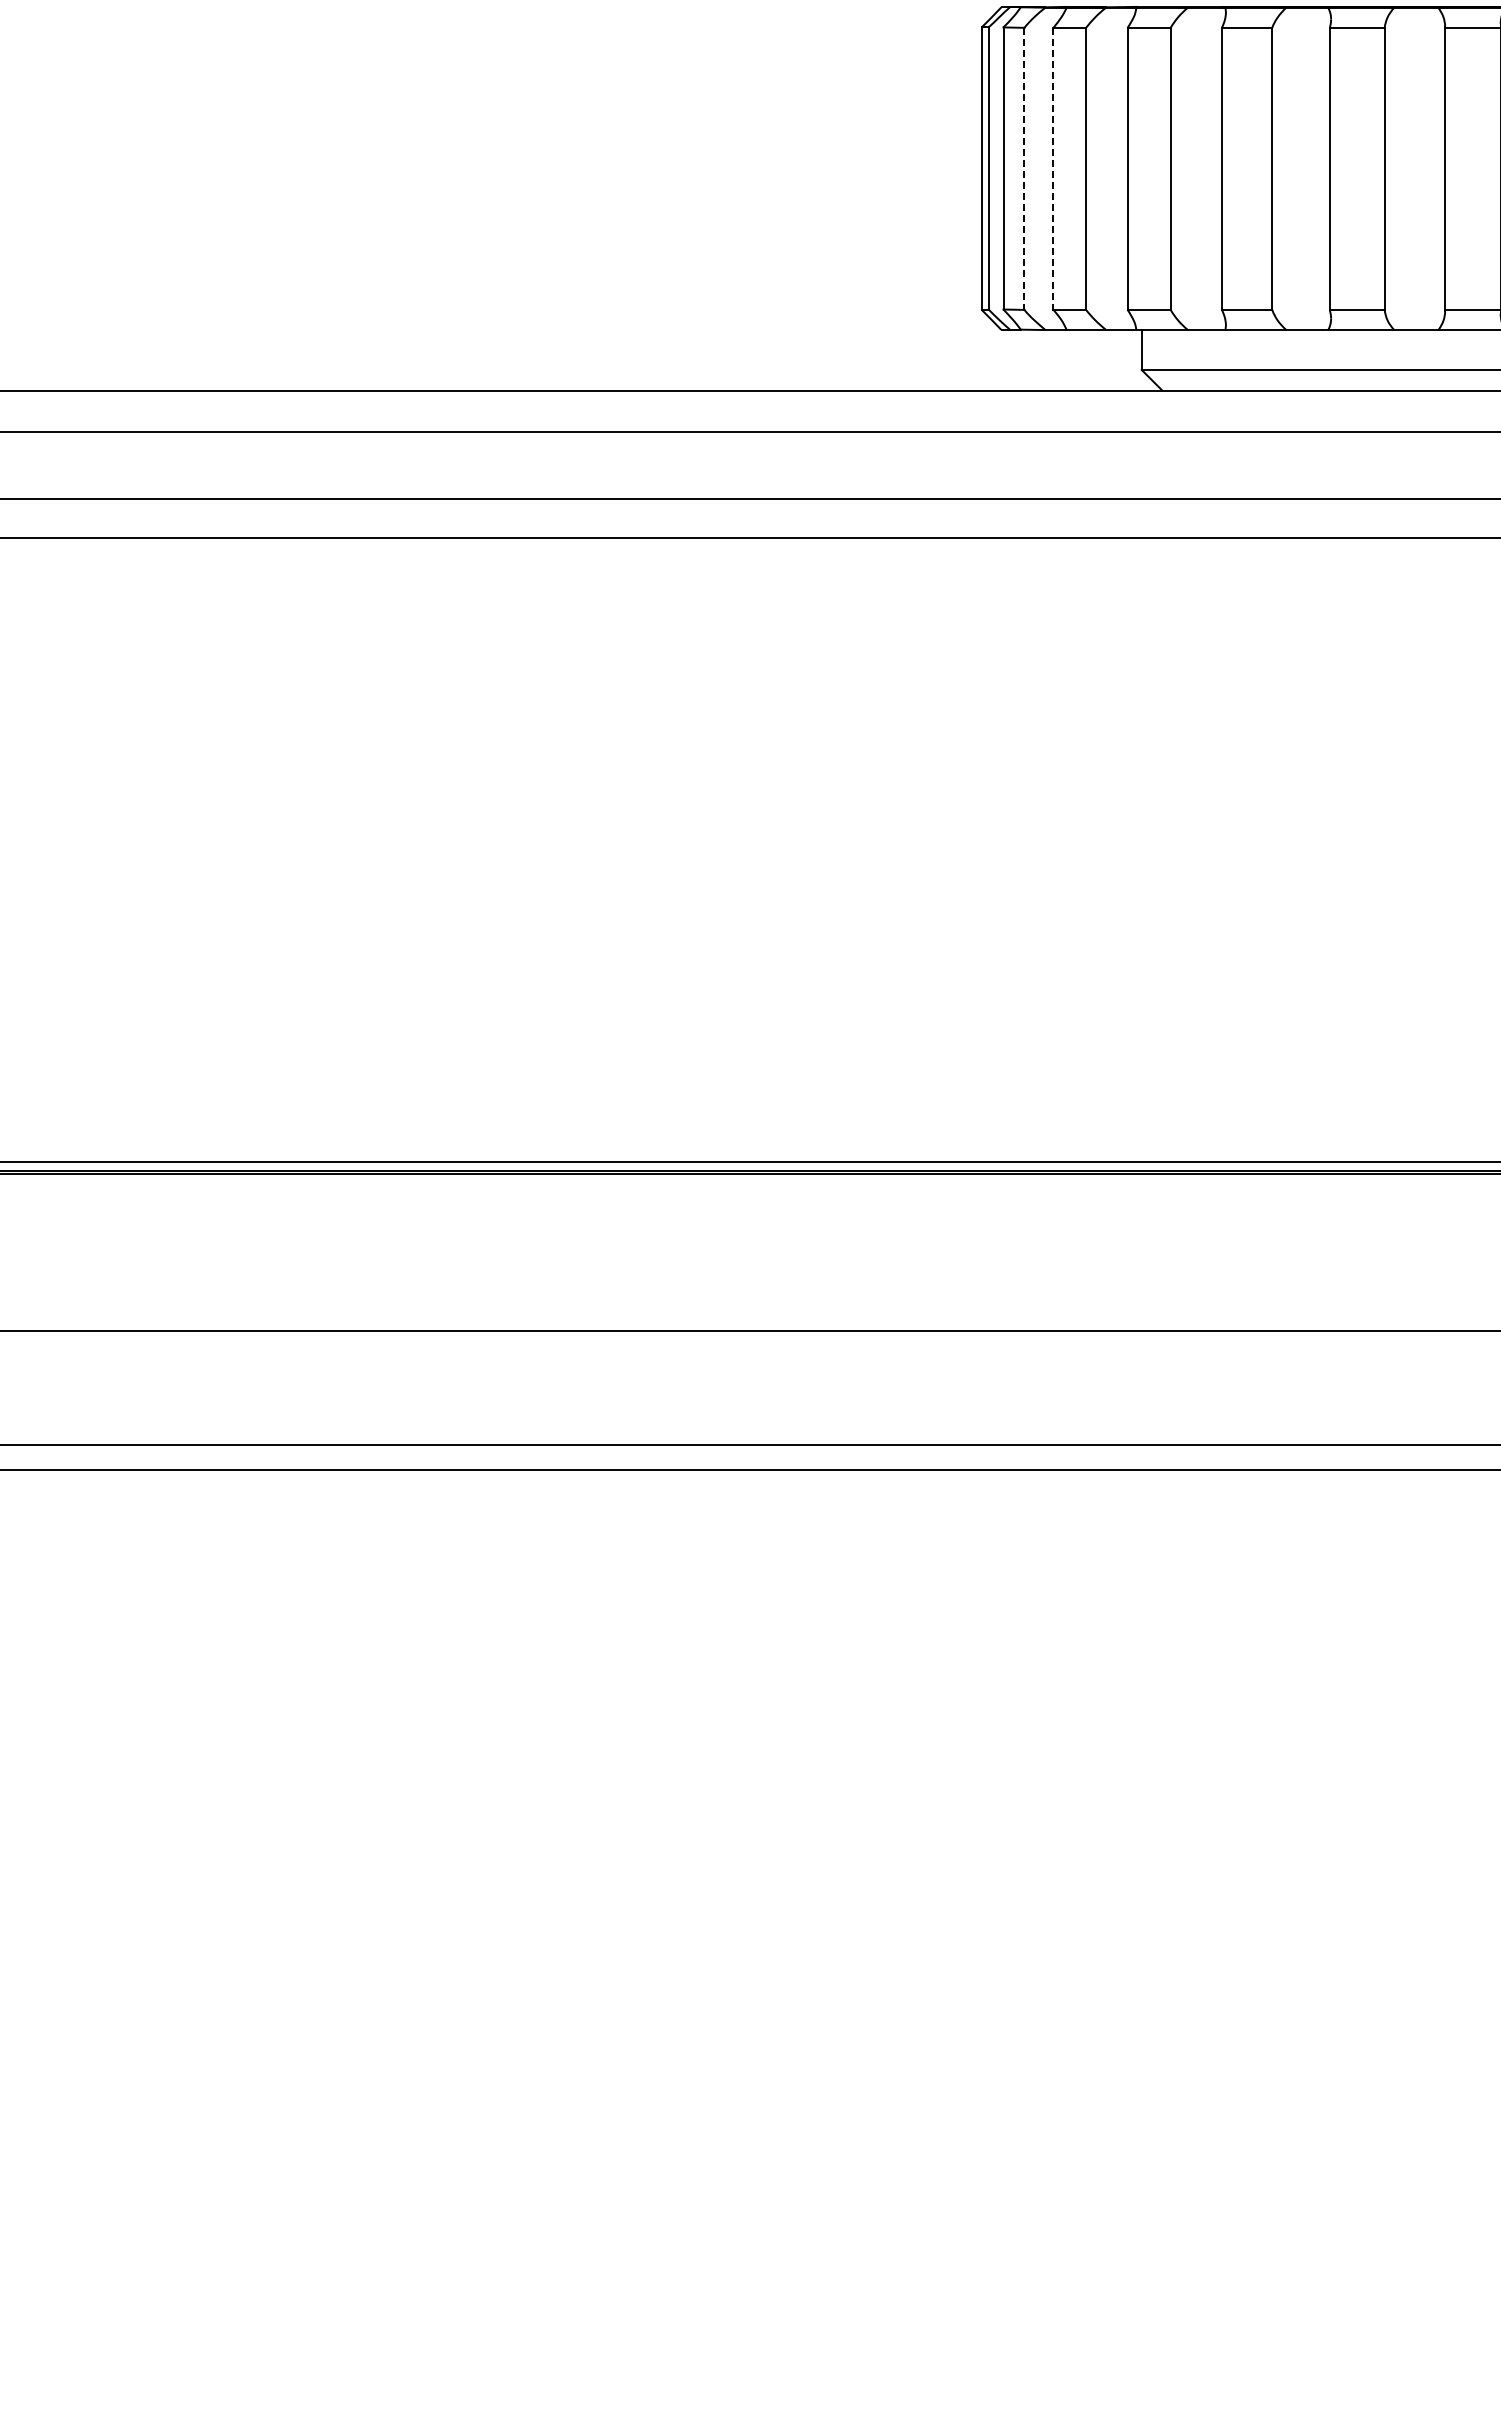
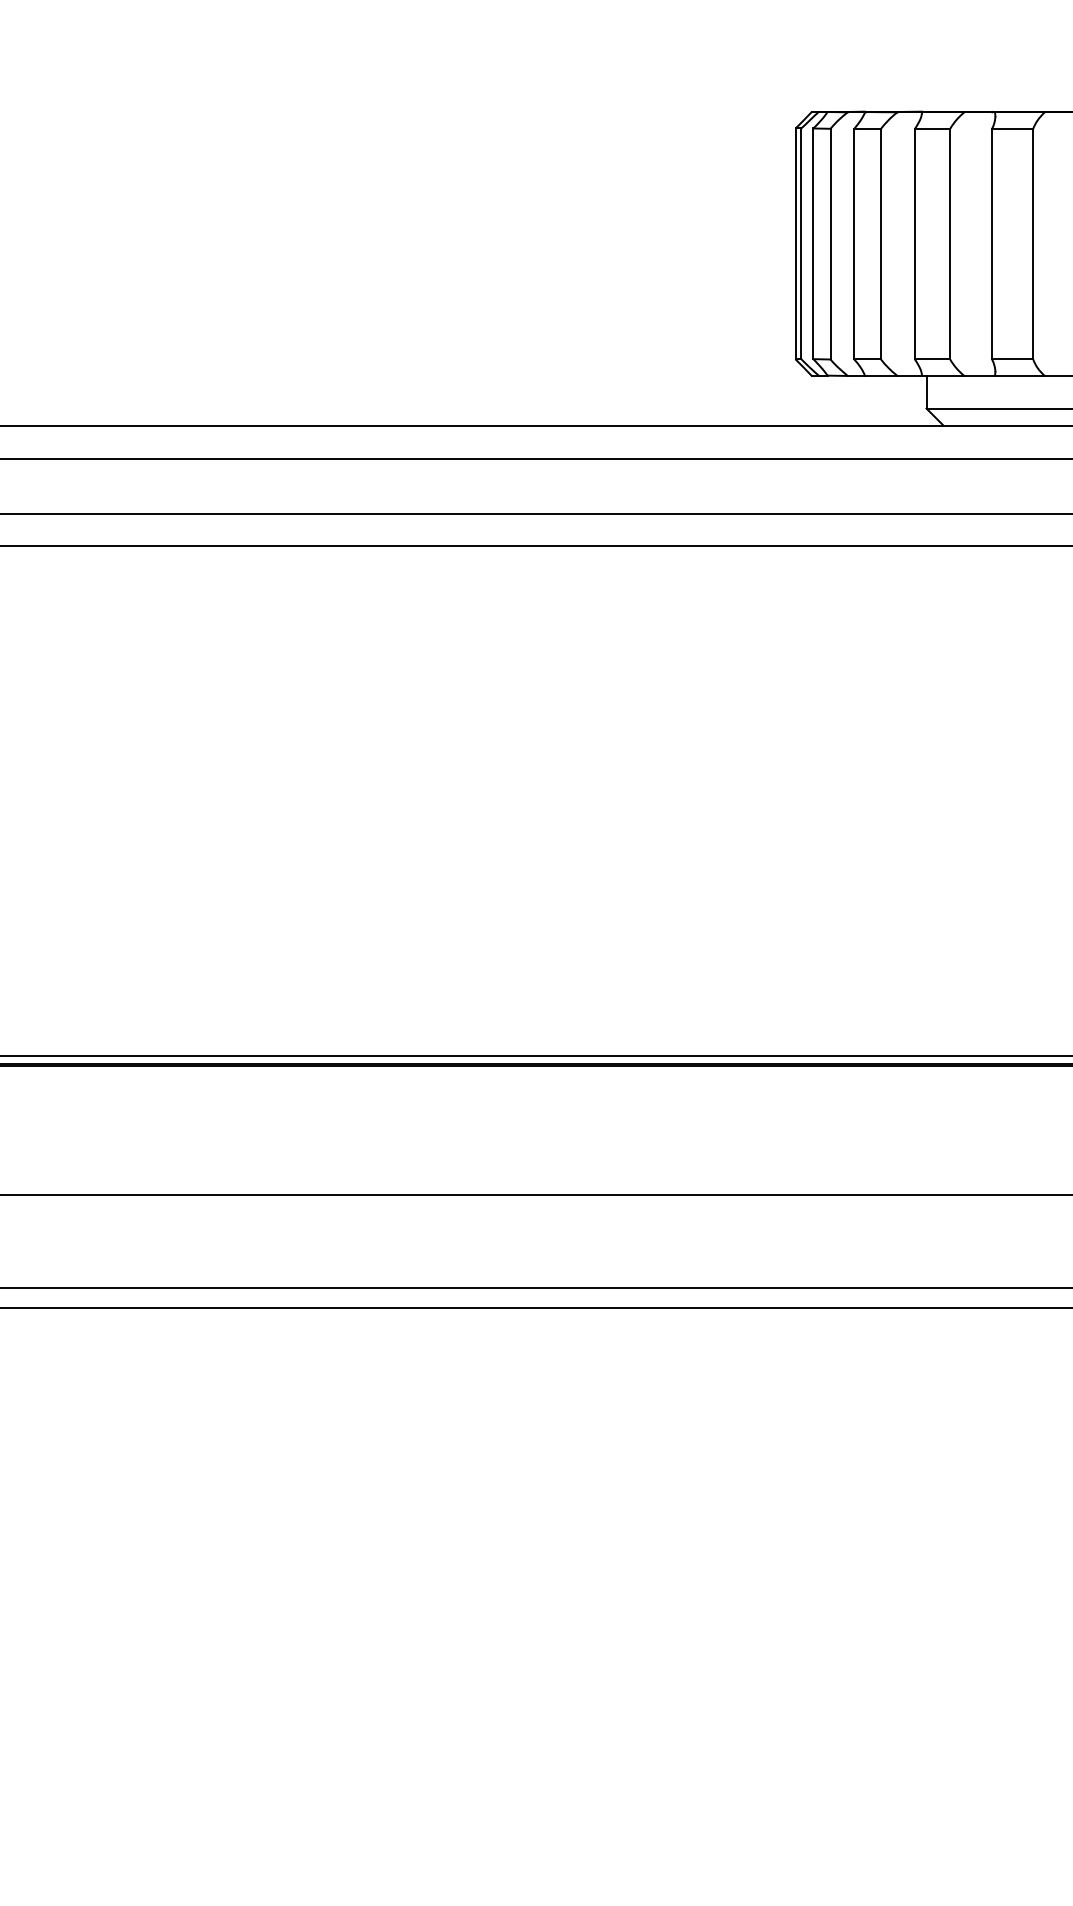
line: (1024, 169) -> (830, 244), dashed -> solid
line: (1053, 169) -> (854, 244), dashed -> solid

